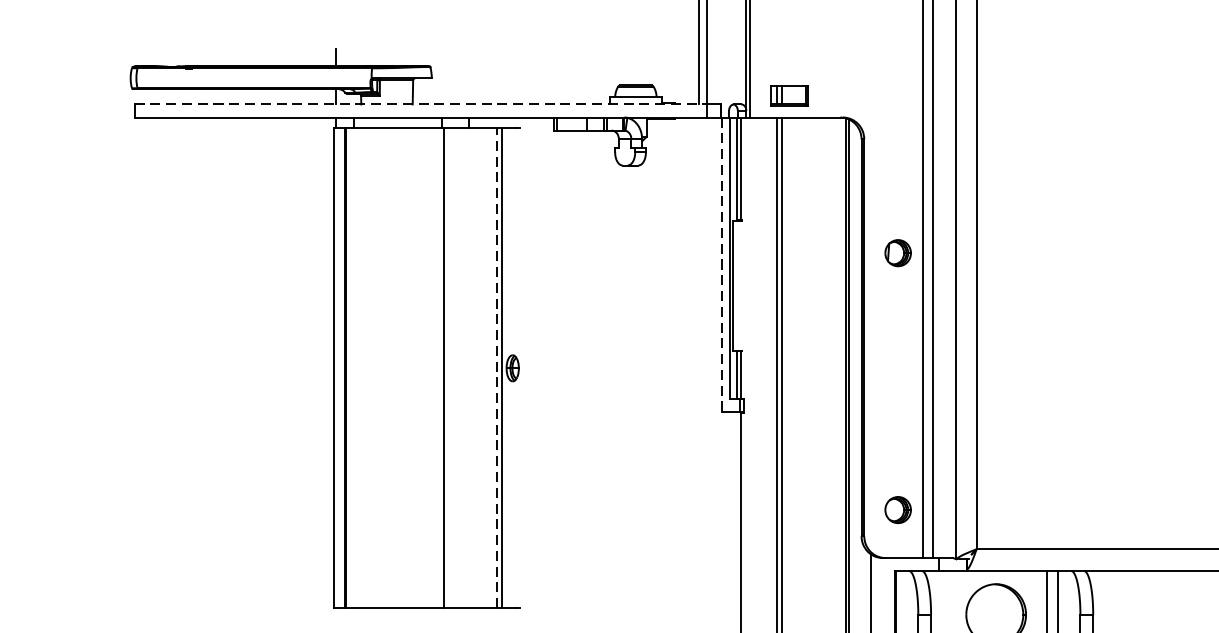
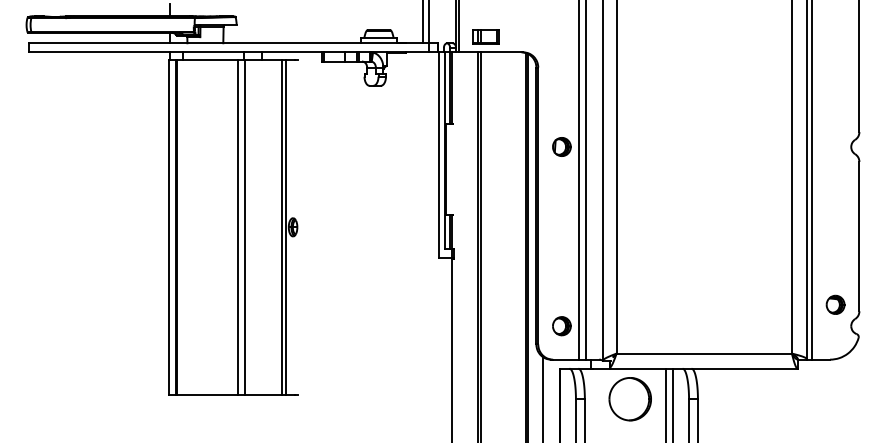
line: (421, 104) -> (229, 43), dashed -> solid
line: (722, 265) -> (439, 155), dashed -> solid
line: (496, 367) -> (281, 226), dashed -> solid
line: (434, 368) -> (238, 227), added

